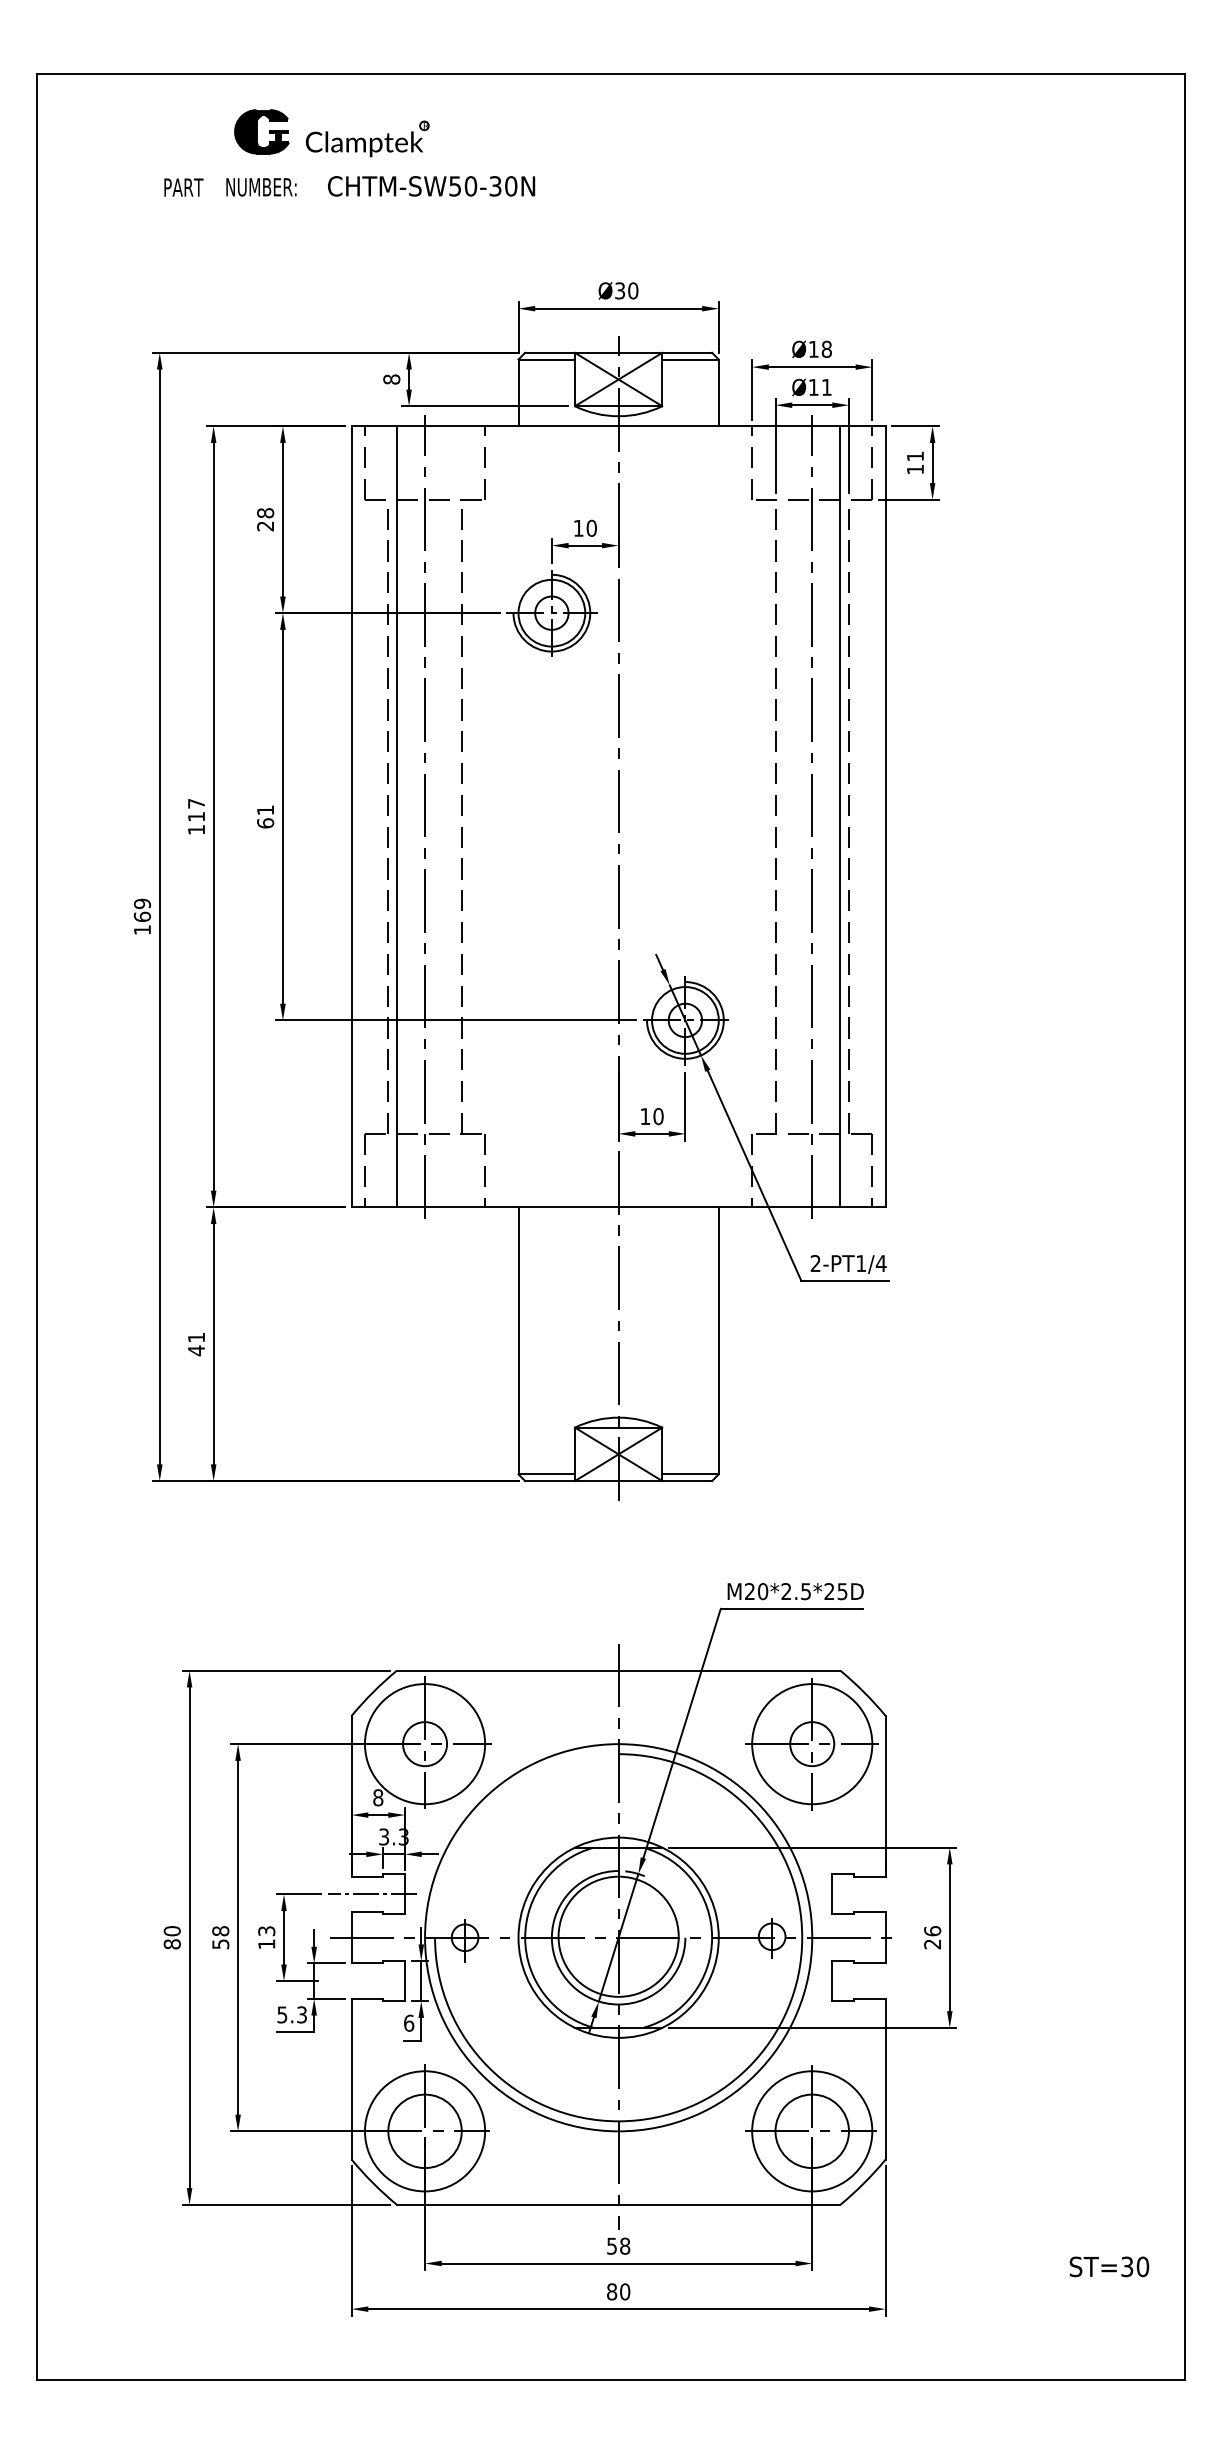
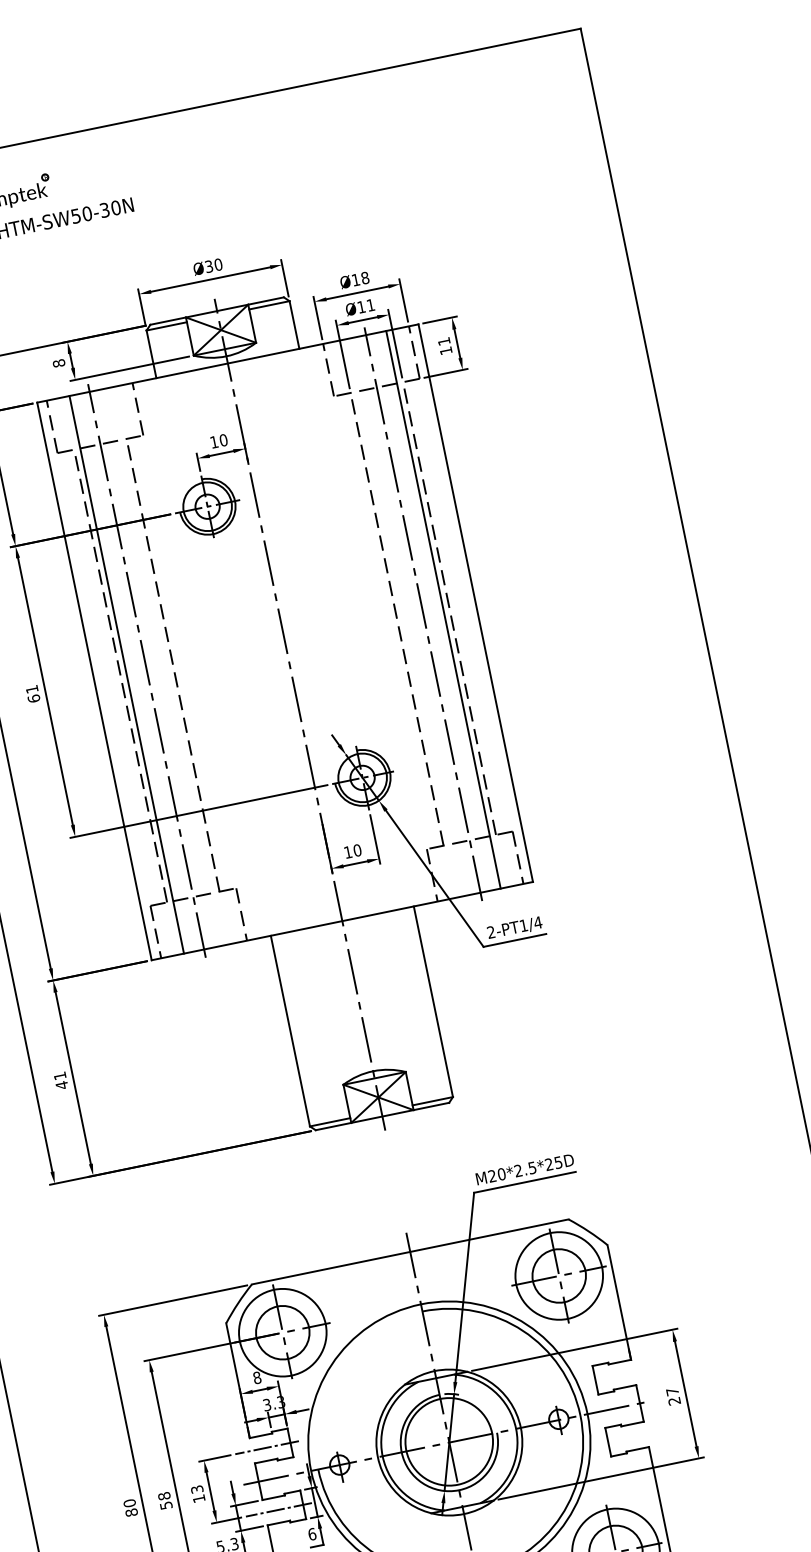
circle: (424, 1743) -> (282, 1332), size x1.67
circle: (811, 1743) -> (558, 1275), size x1.67
text: (932, 1931) -> (672, 1392), 26 -> 27
line: (370, 1981) -> (278, 1510), added

